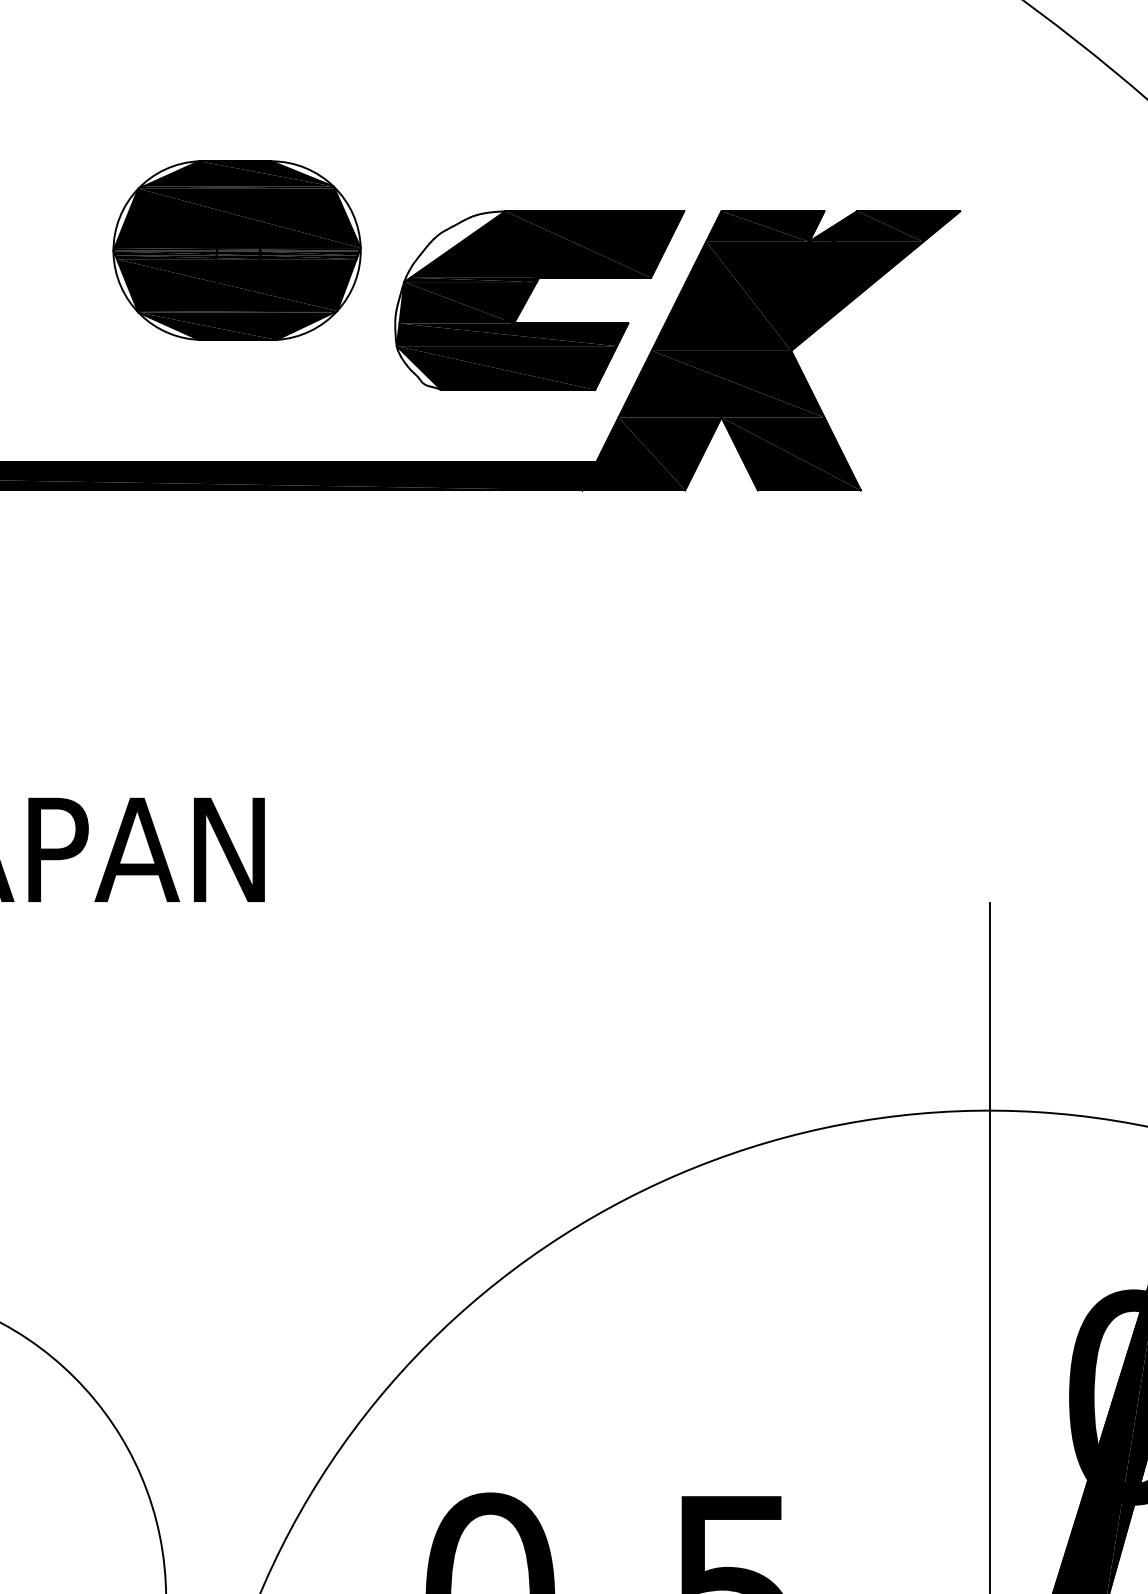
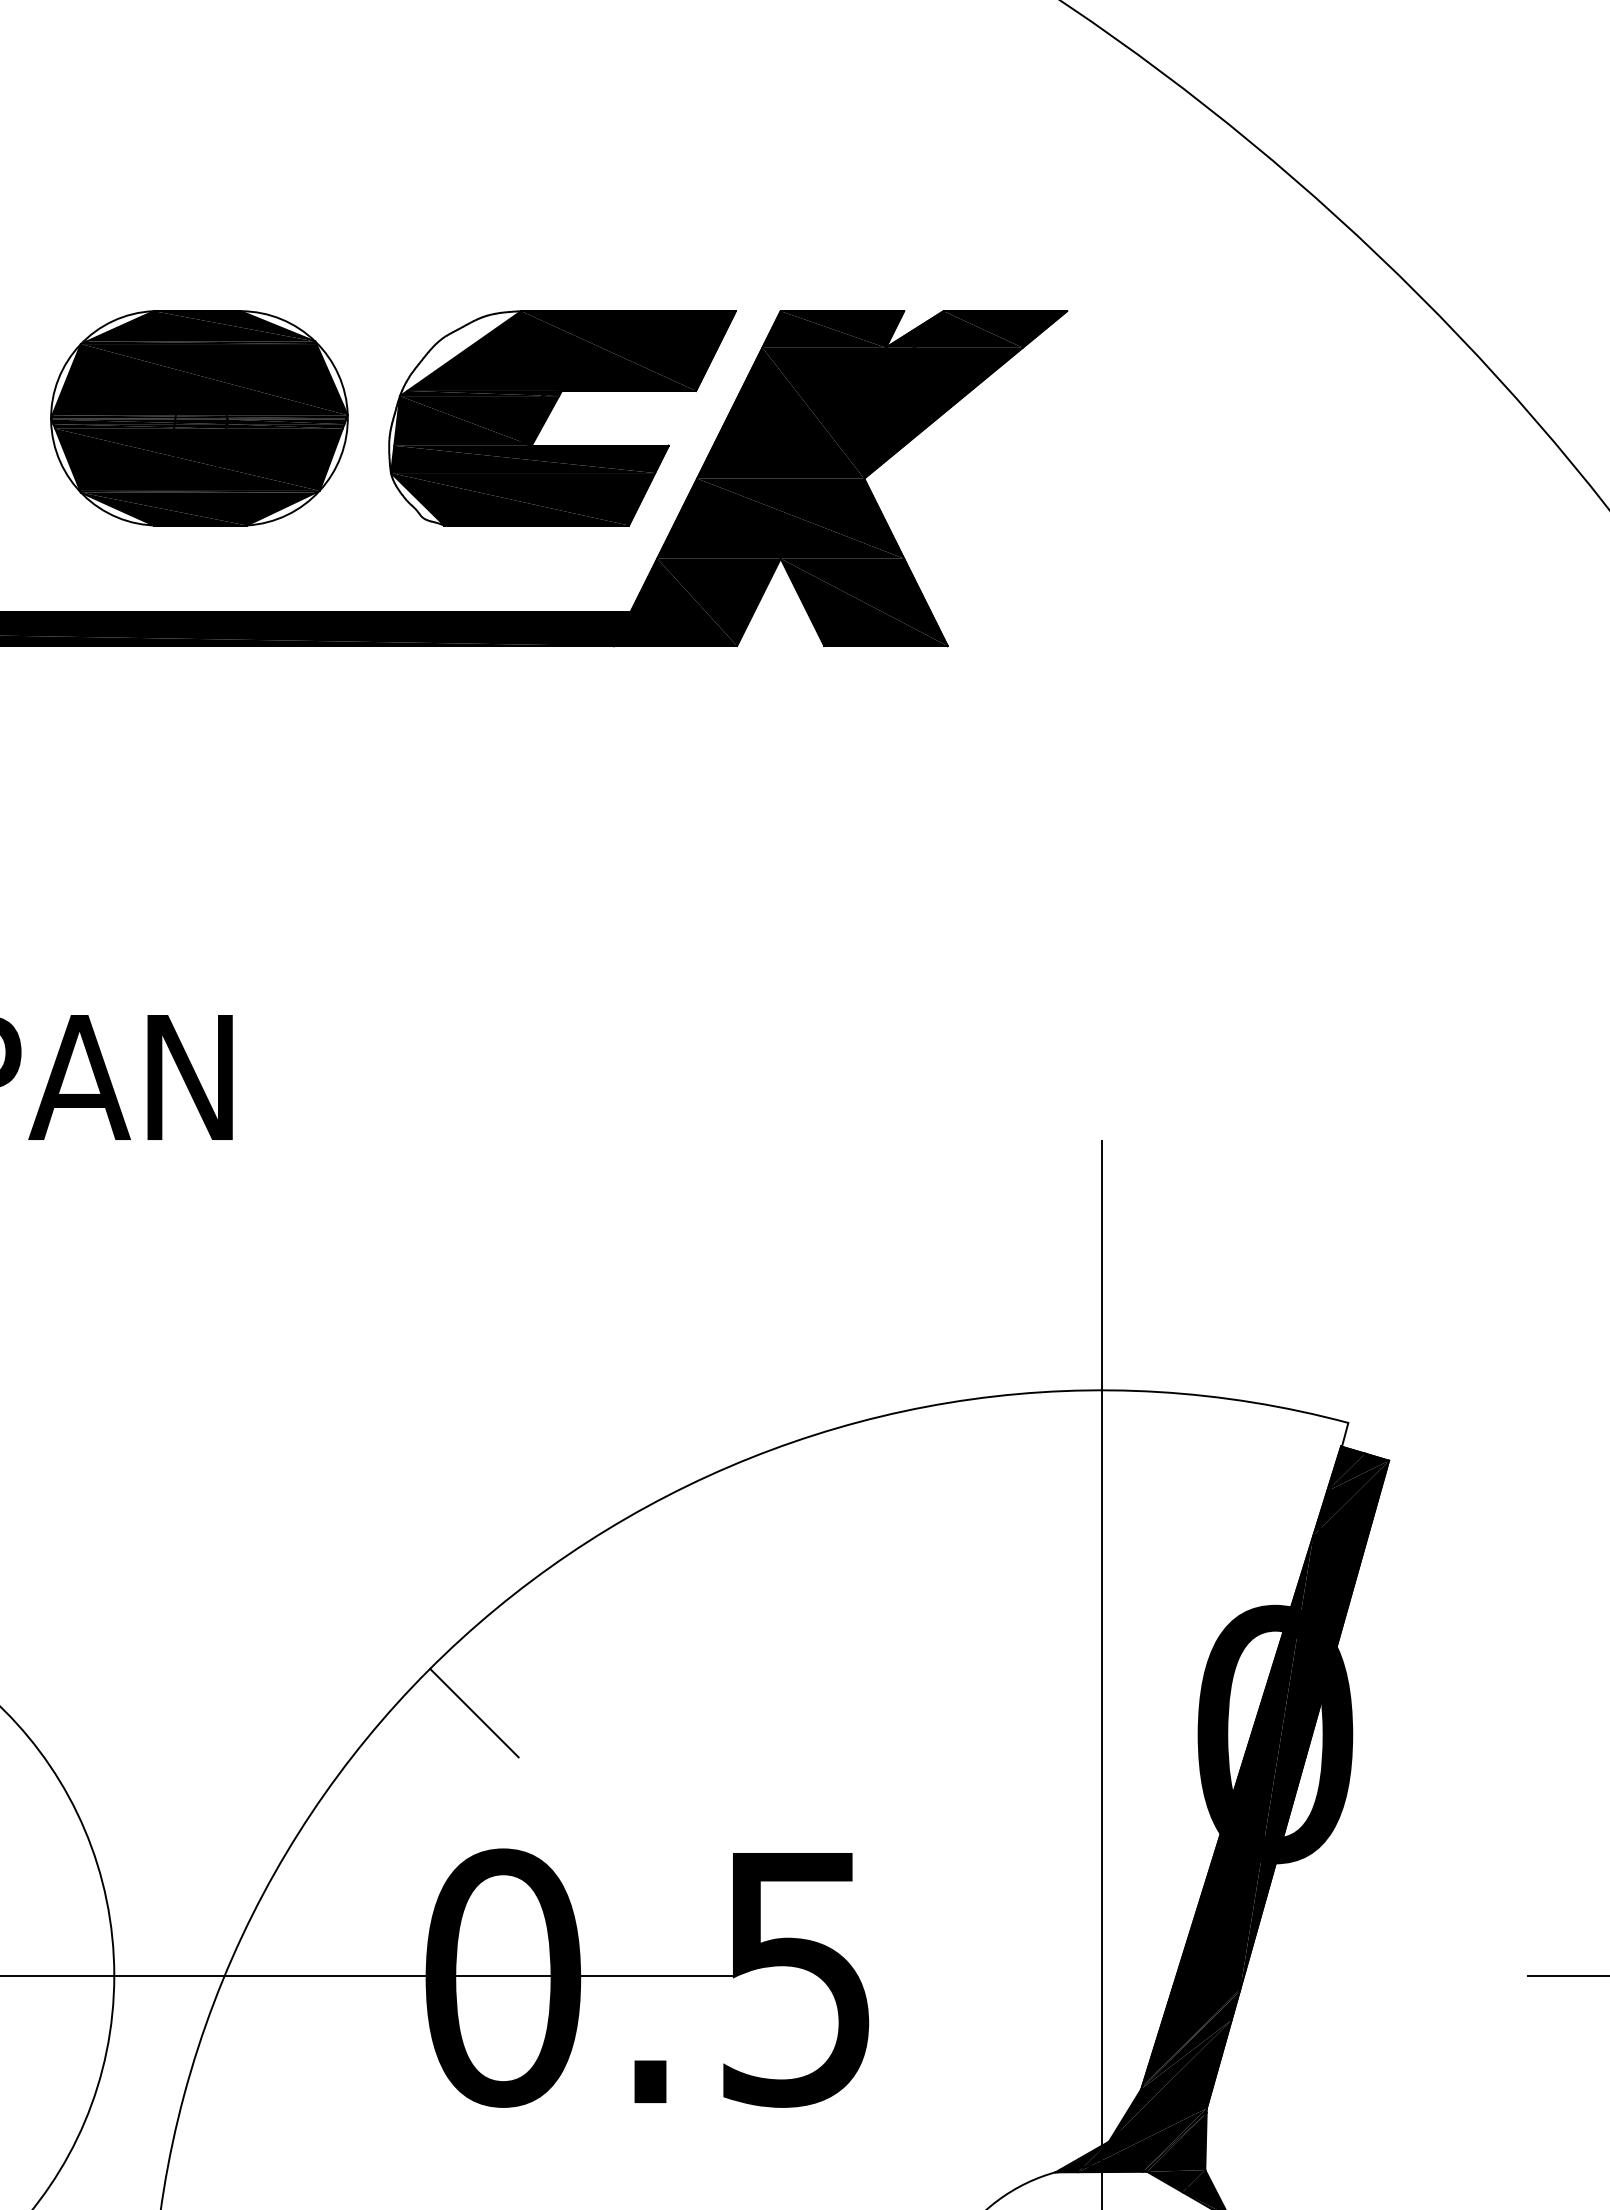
part: (237, 250) -> (199, 418), moved
line: (466, 1379) -> (474, 1712), added

